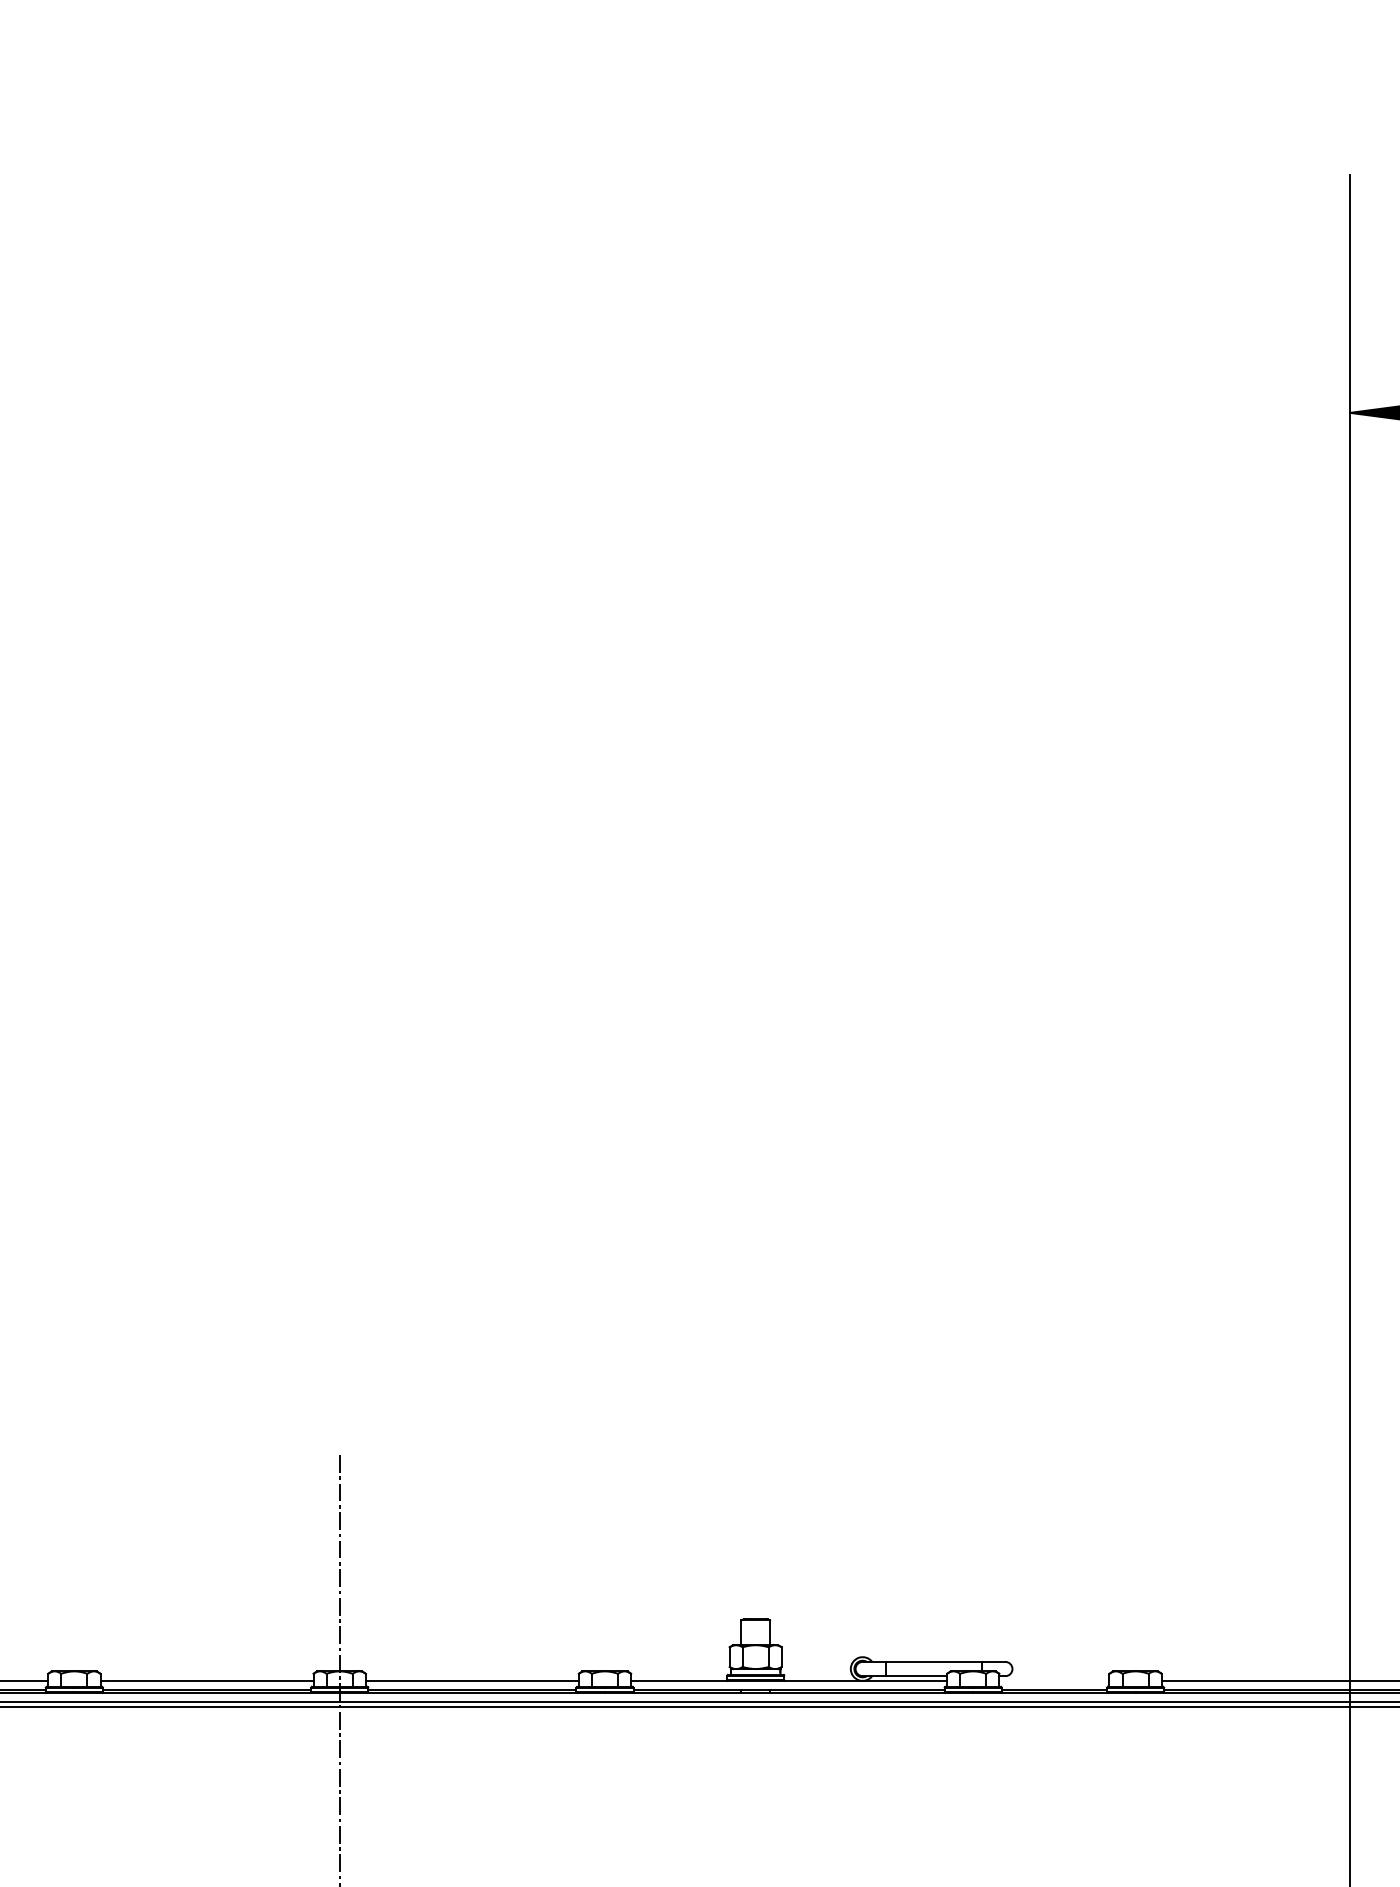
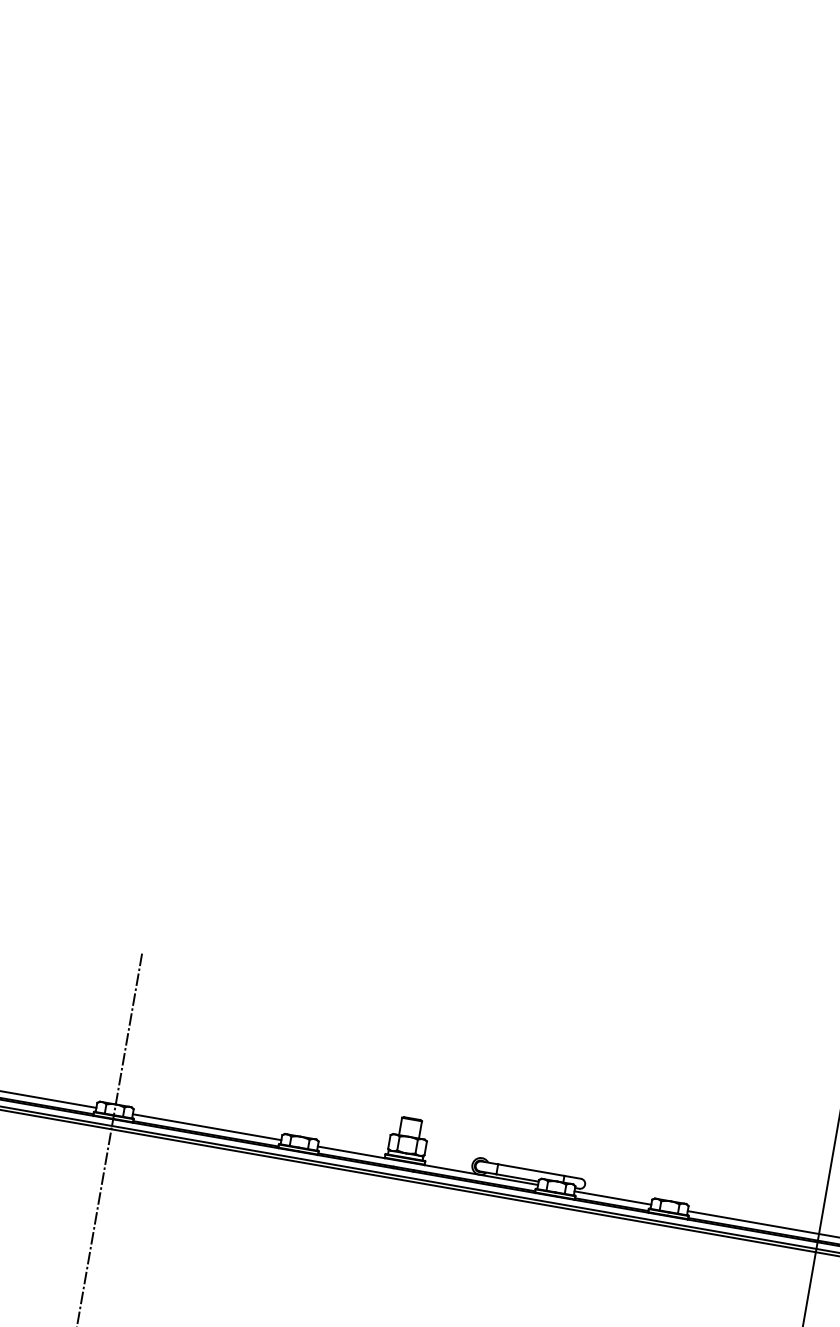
line: (1054, 1680) -> (613, 1197), added

